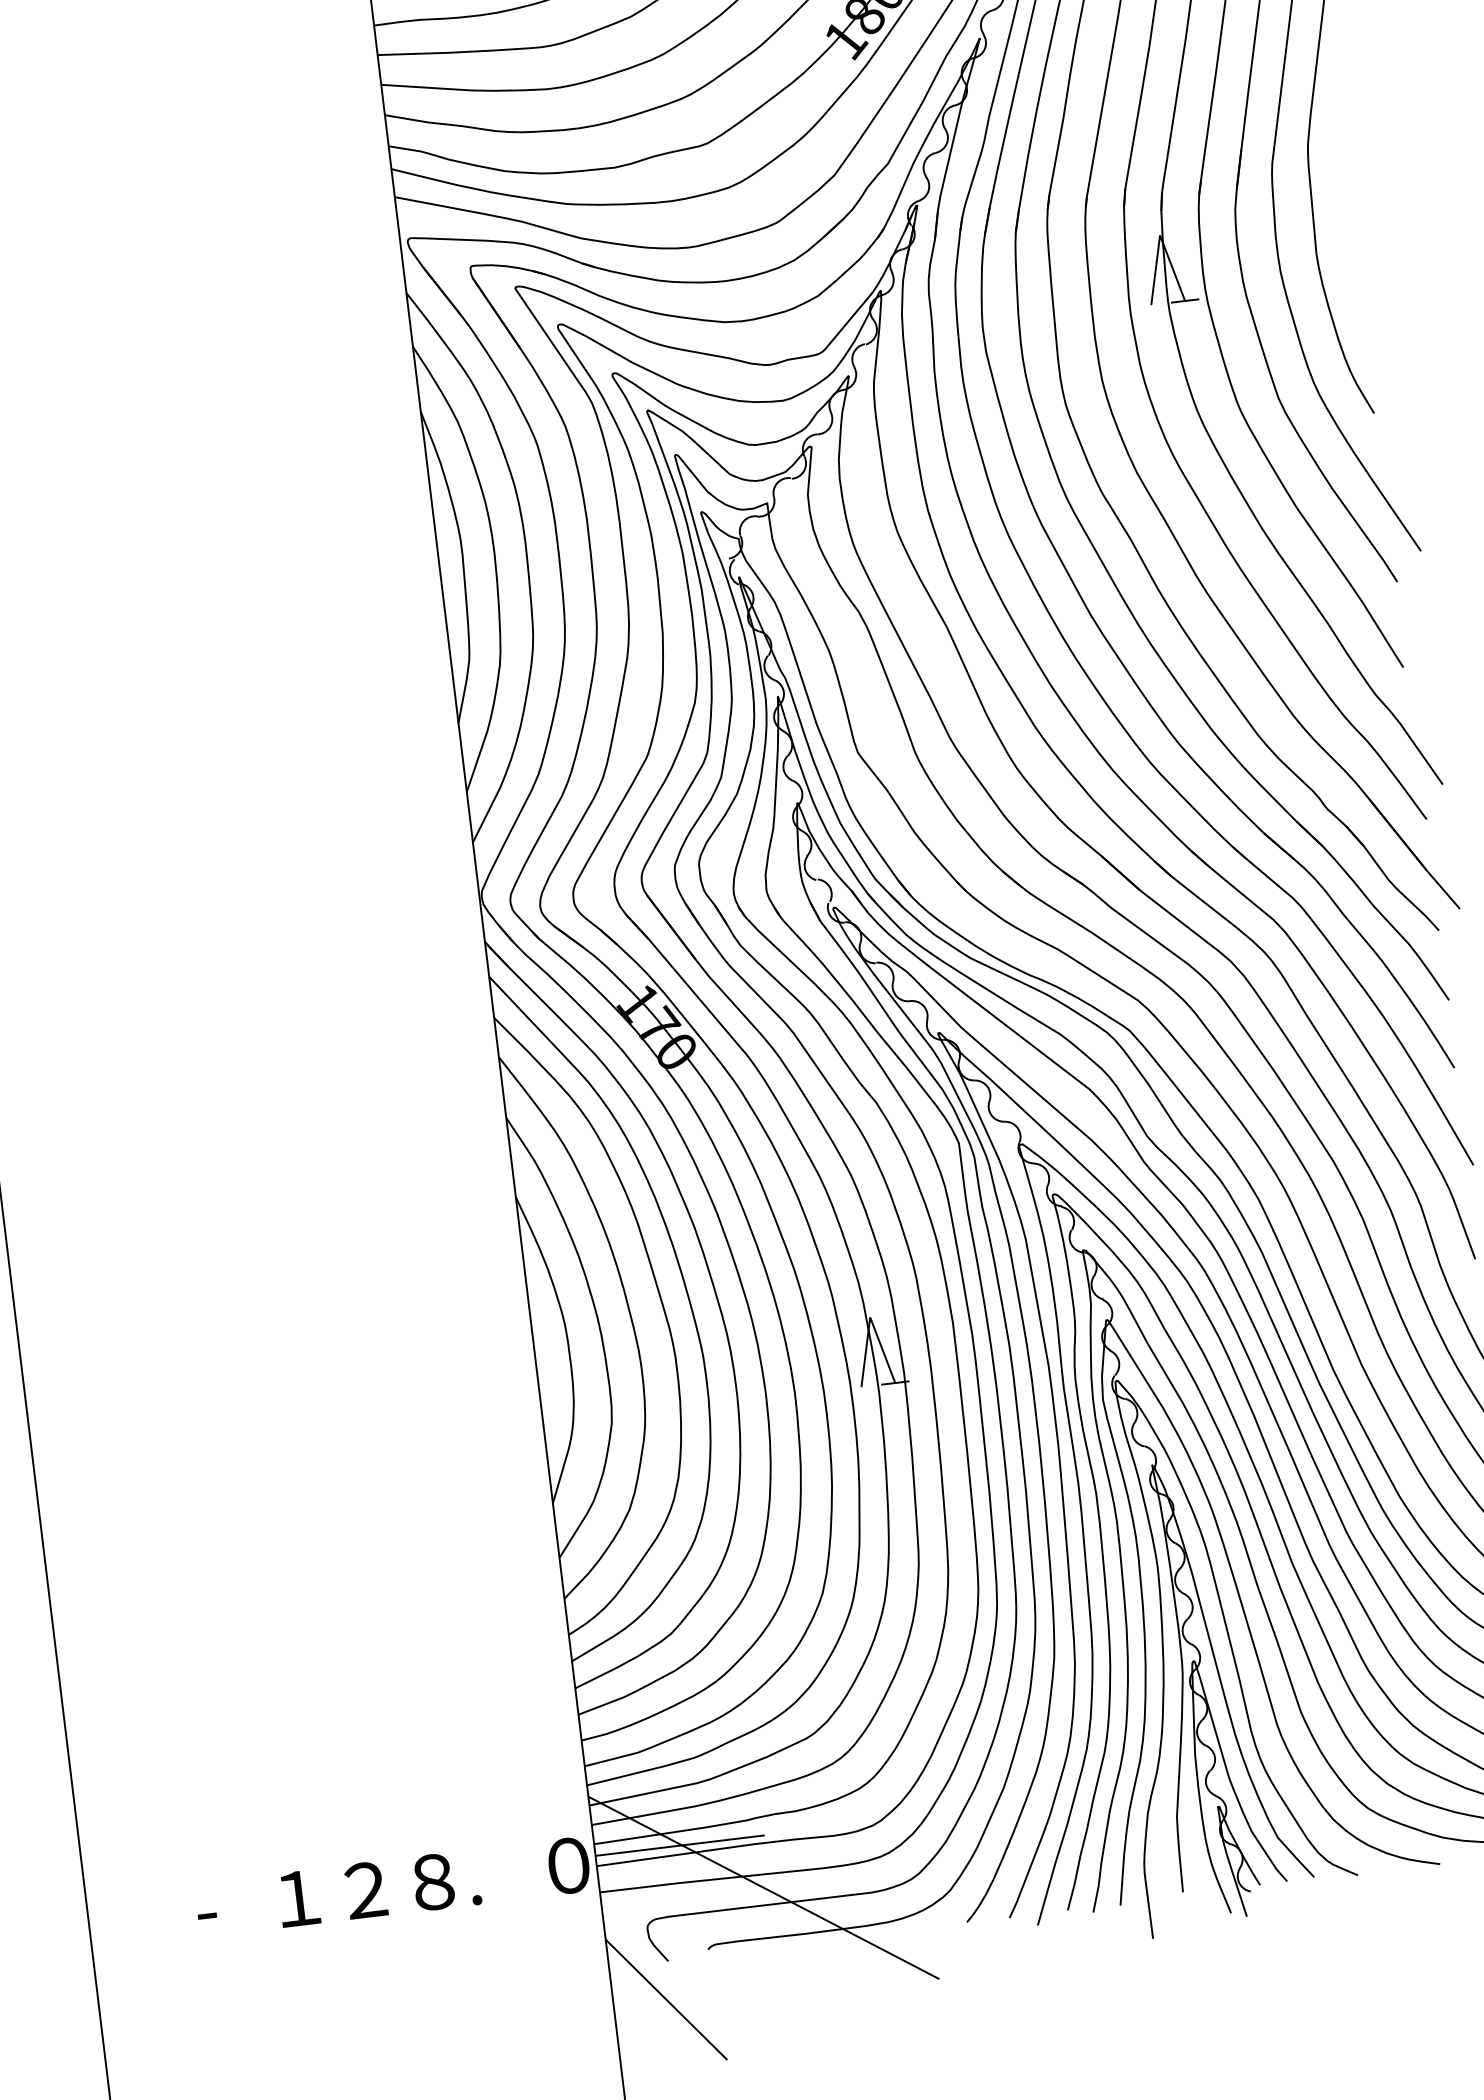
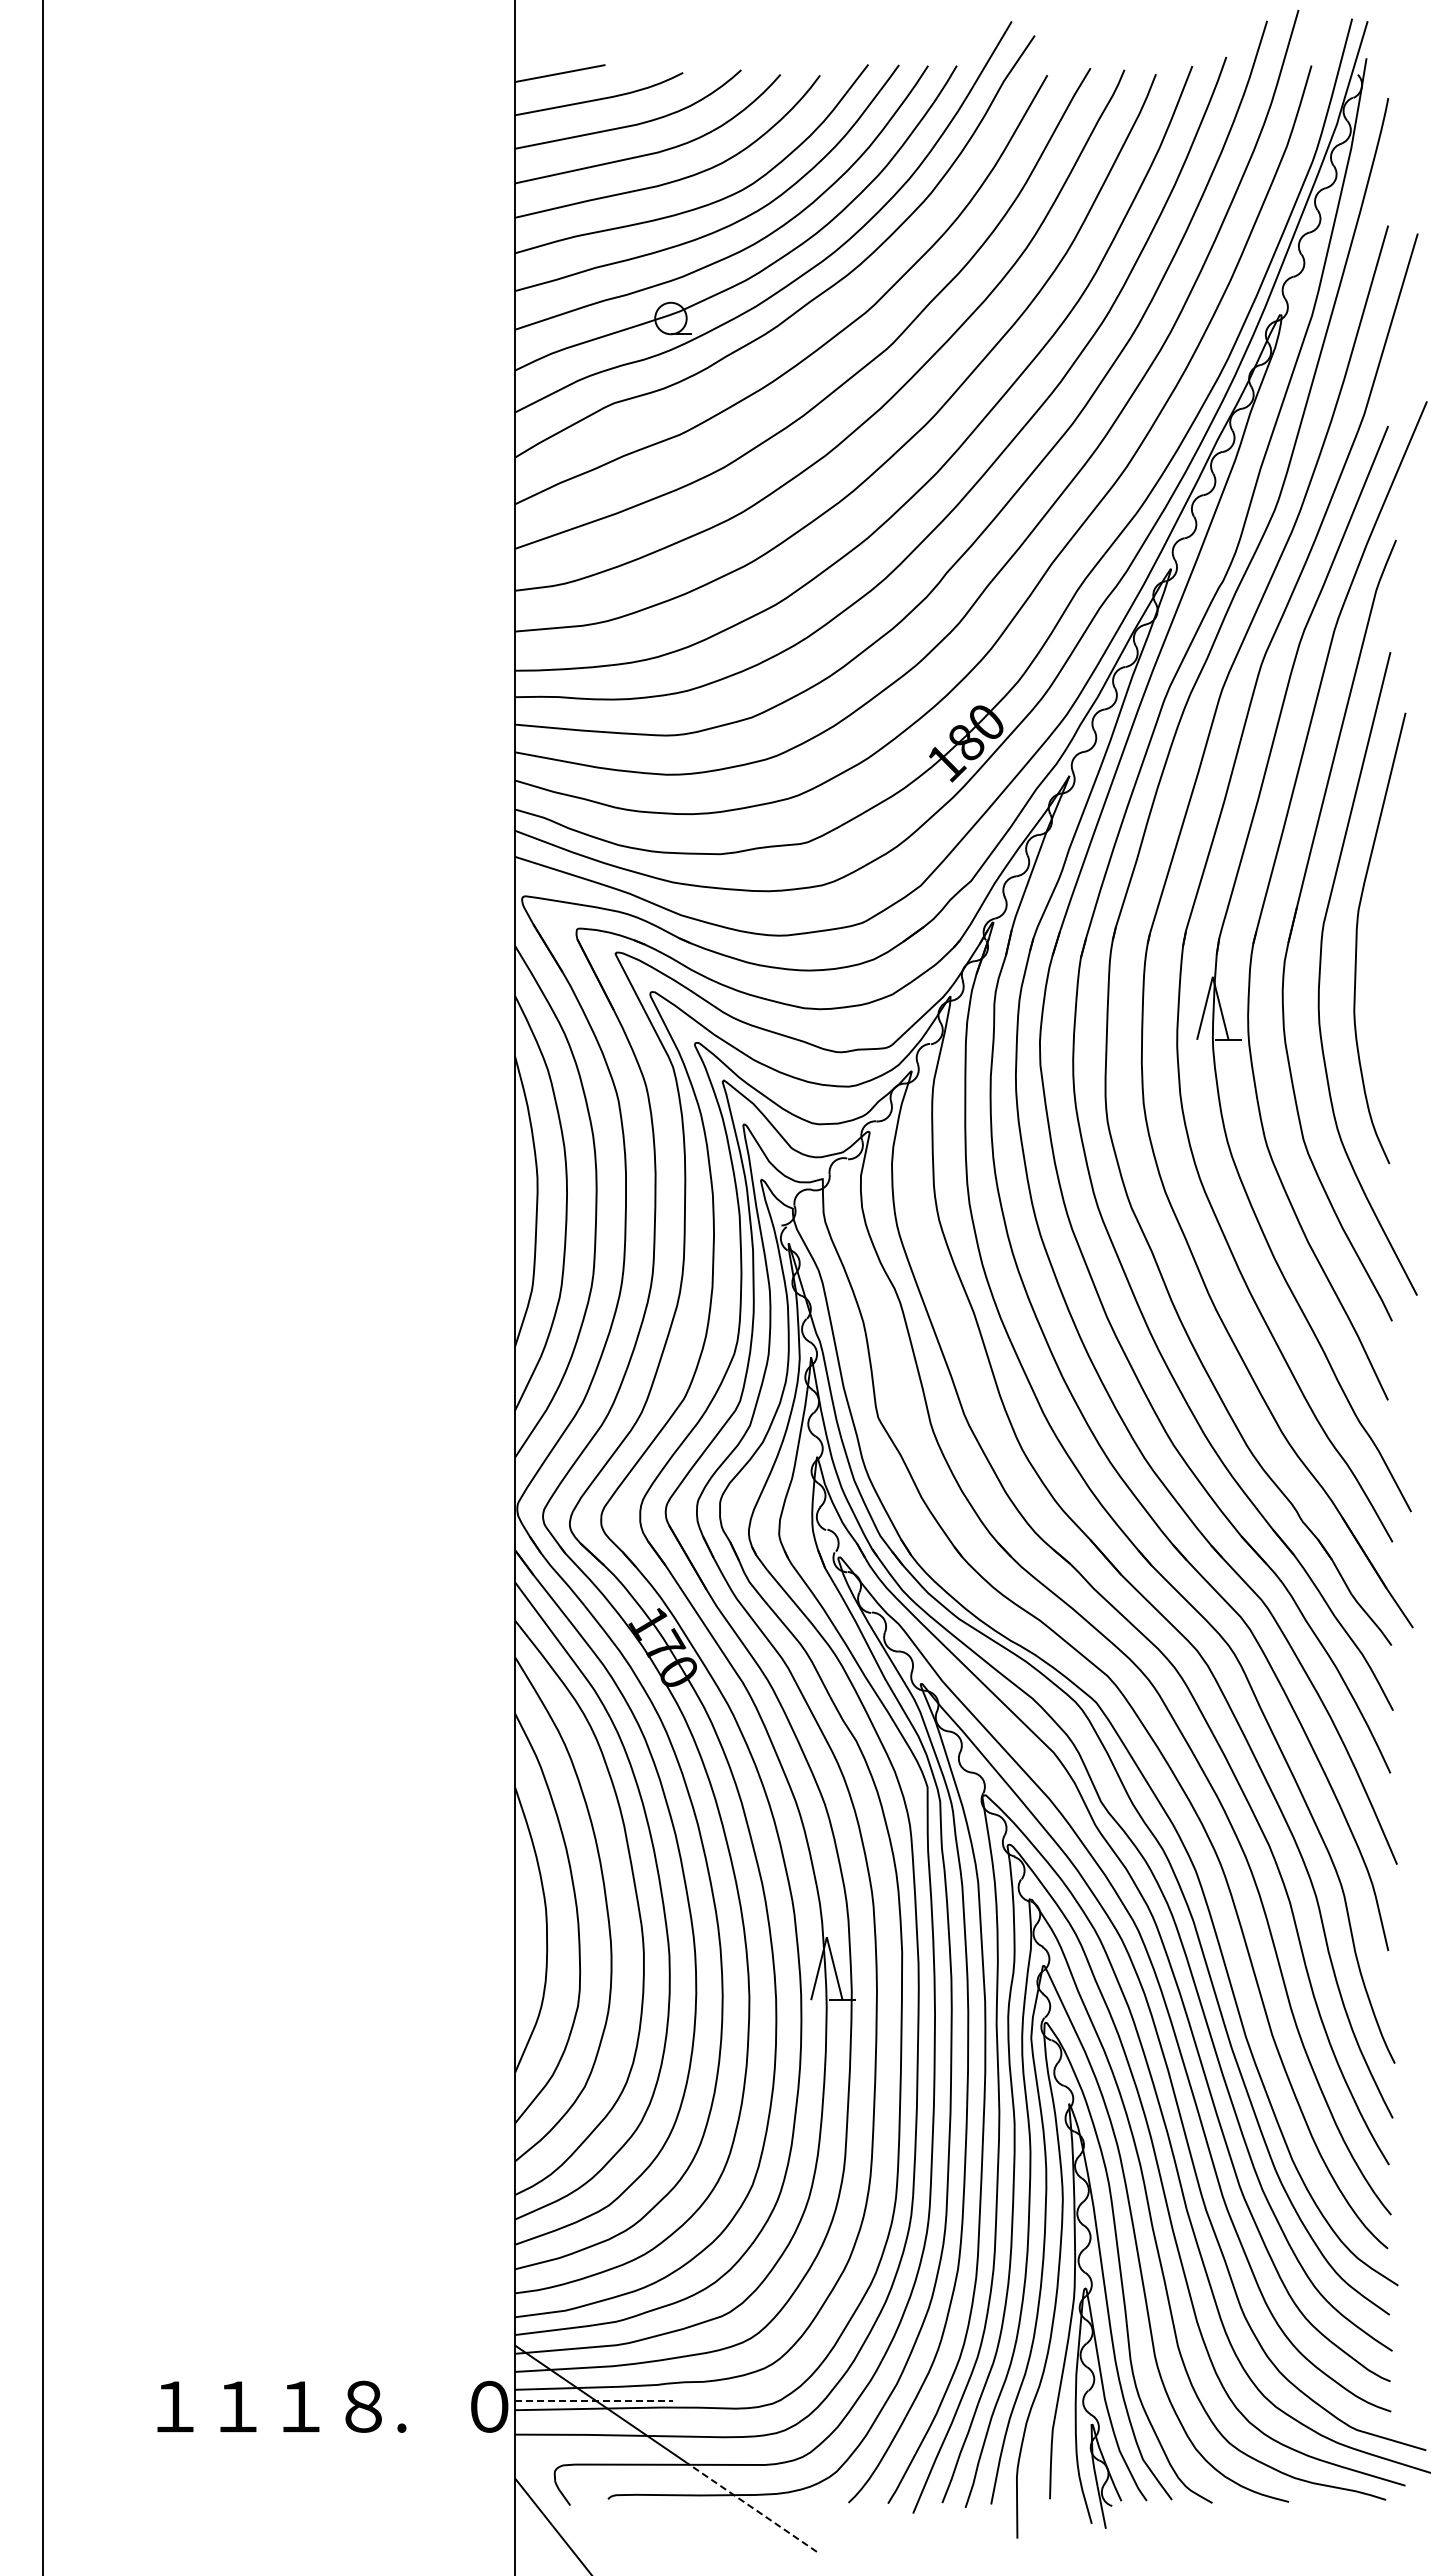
line: (679, 1845) -> (593, 2400), solid -> dashed
text: (365, 1889) -> (300, 2405), ２ -> １
text: (223, 1907) -> (168, 2406), - -> １
line: (863, 1939) -> (751, 2507), solid -> dashed

